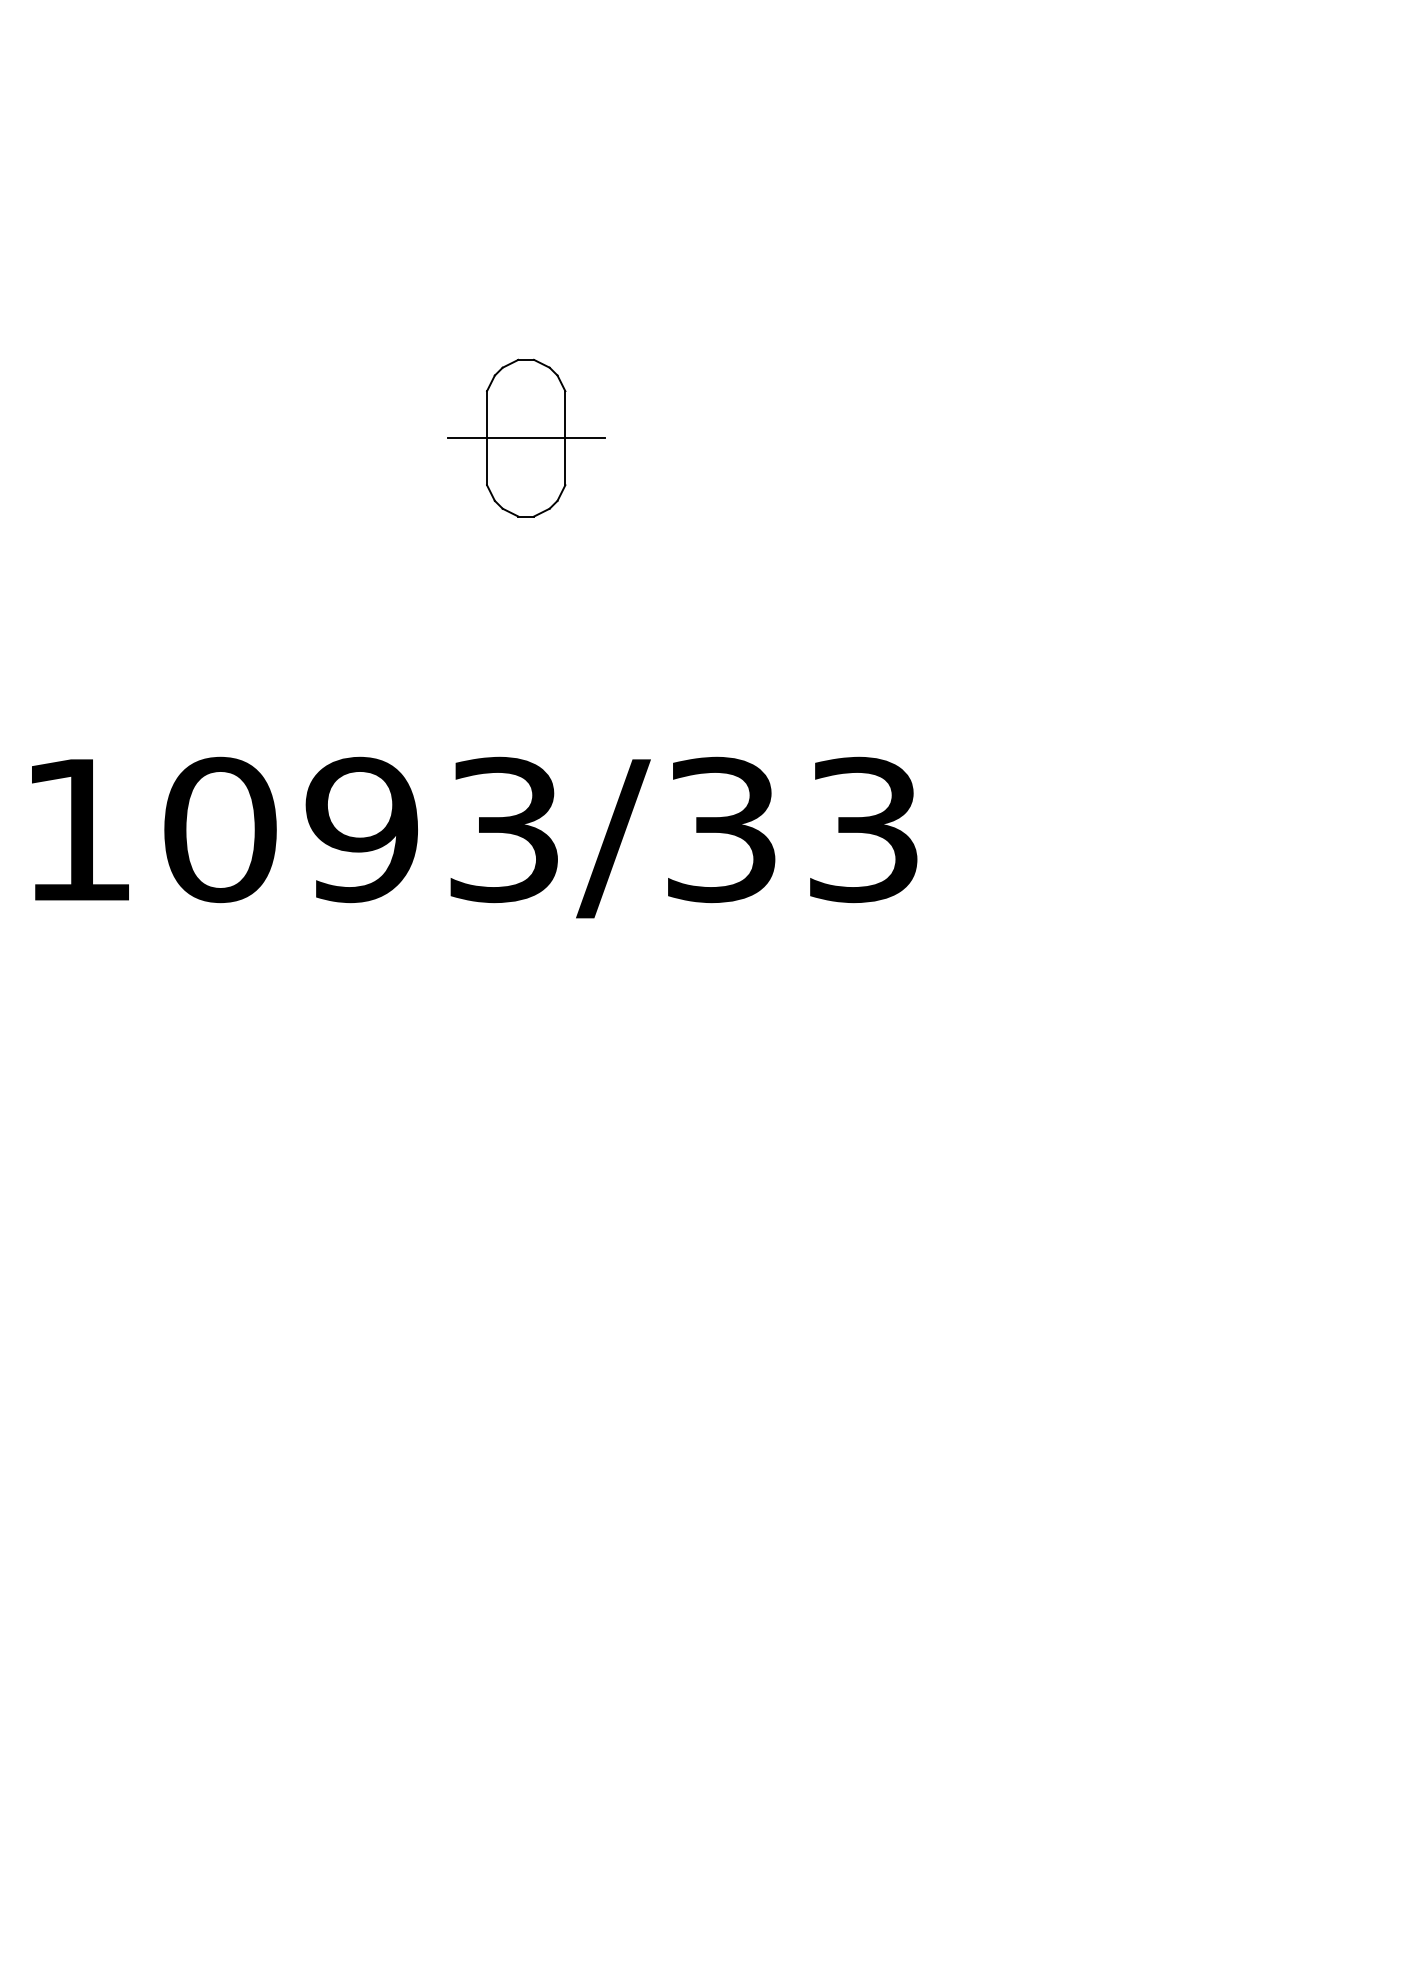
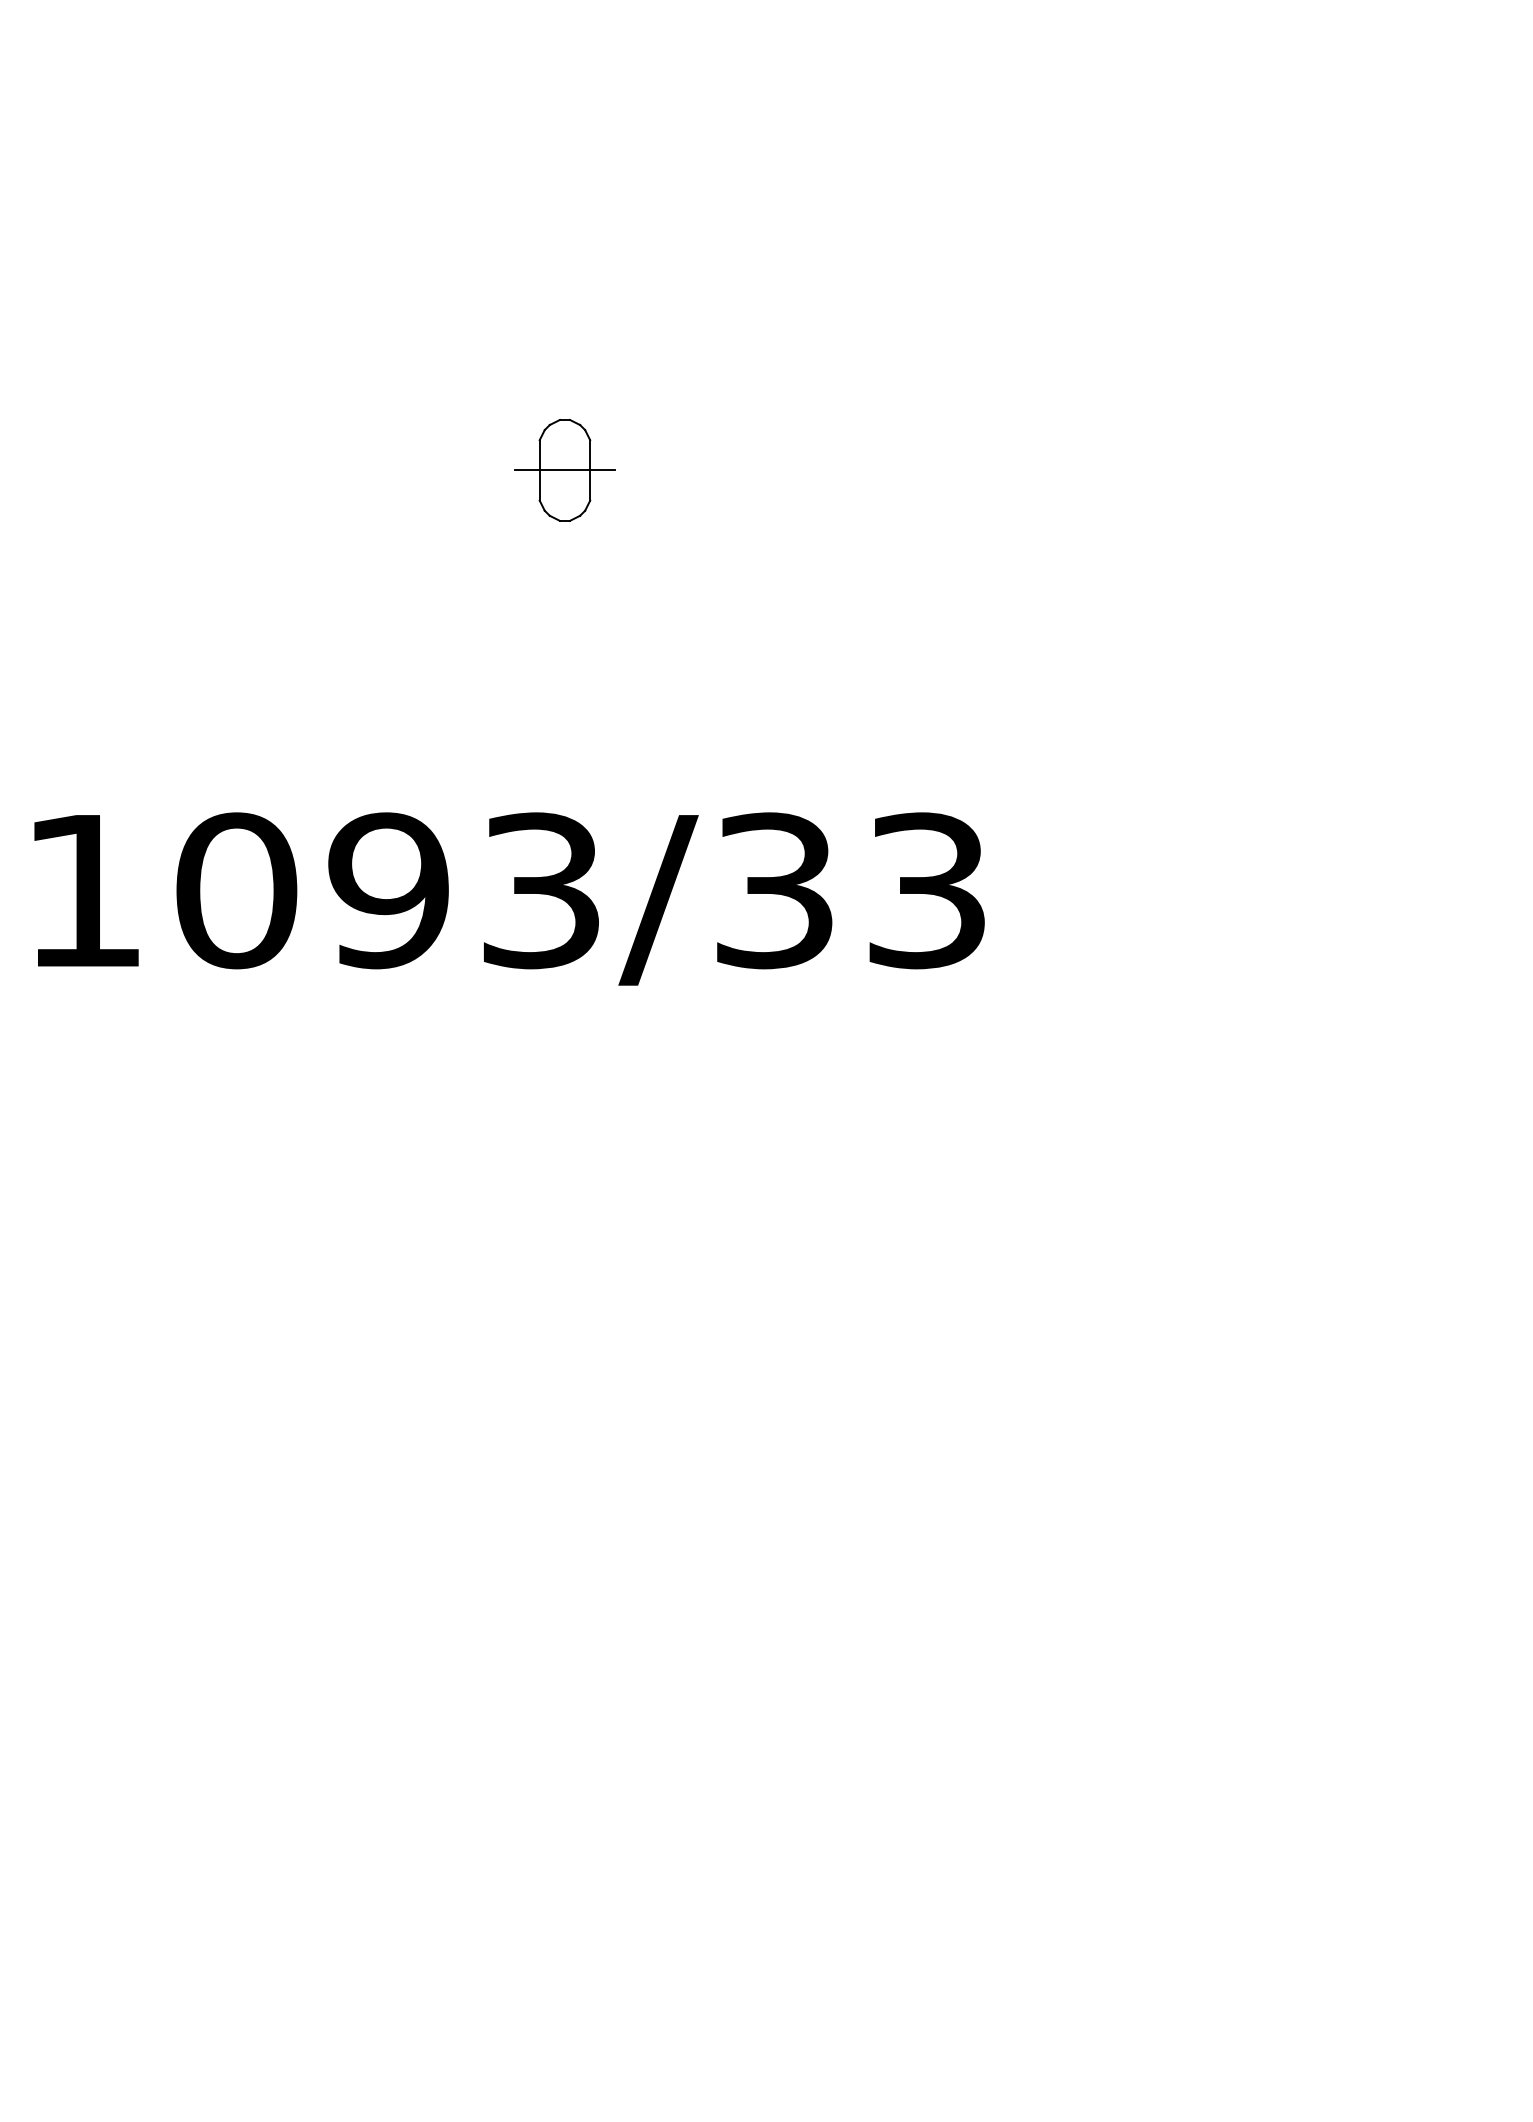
part: (525, 438) -> (564, 470), size x0.6

